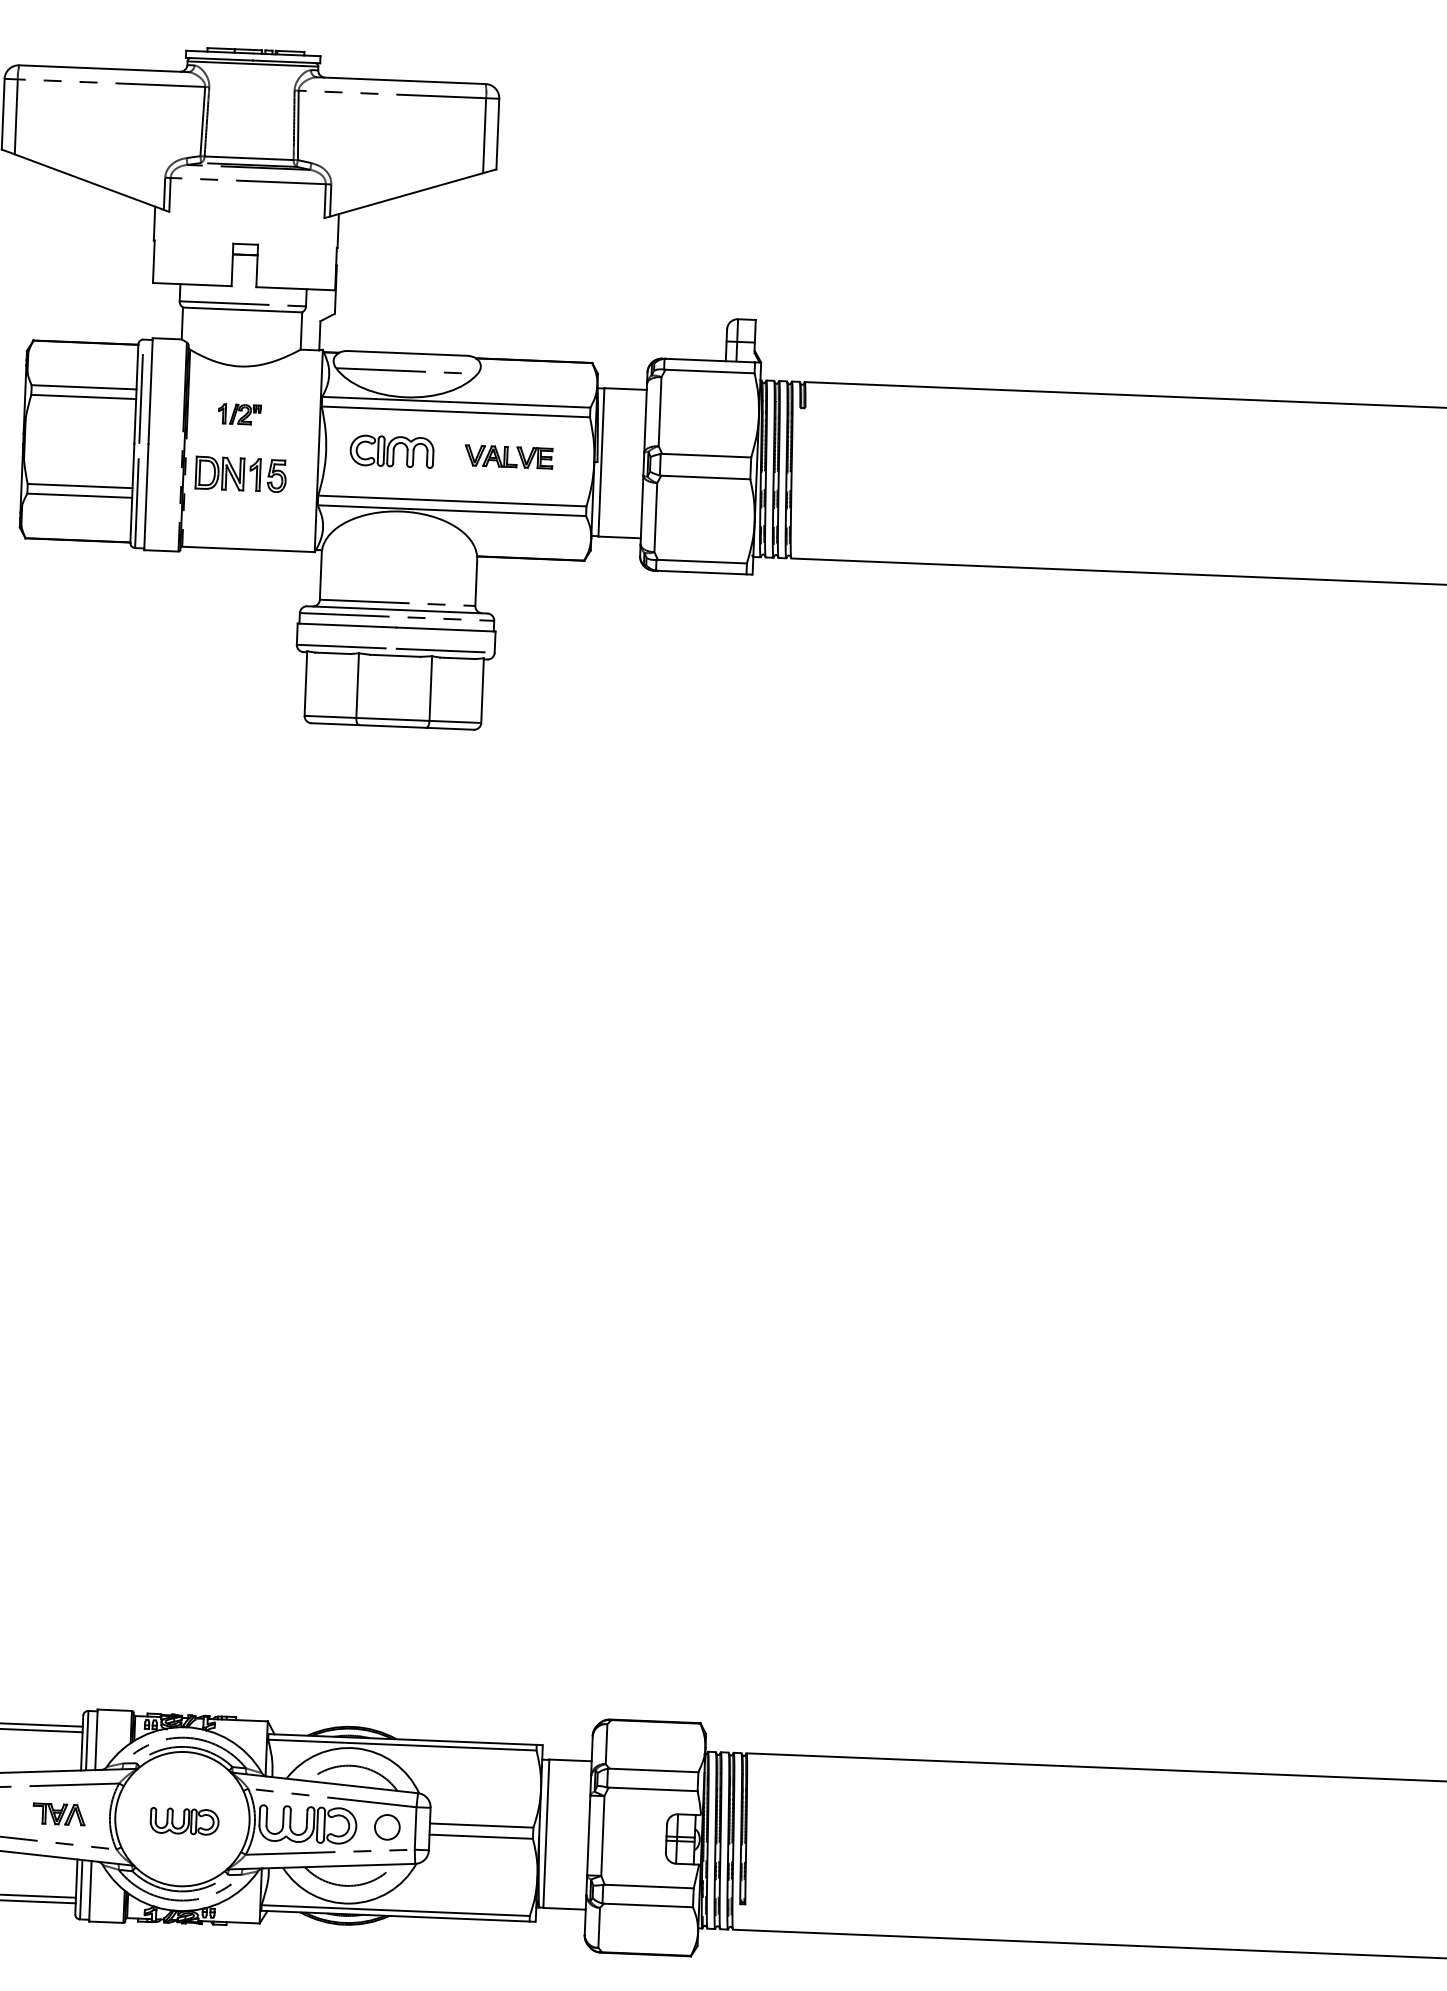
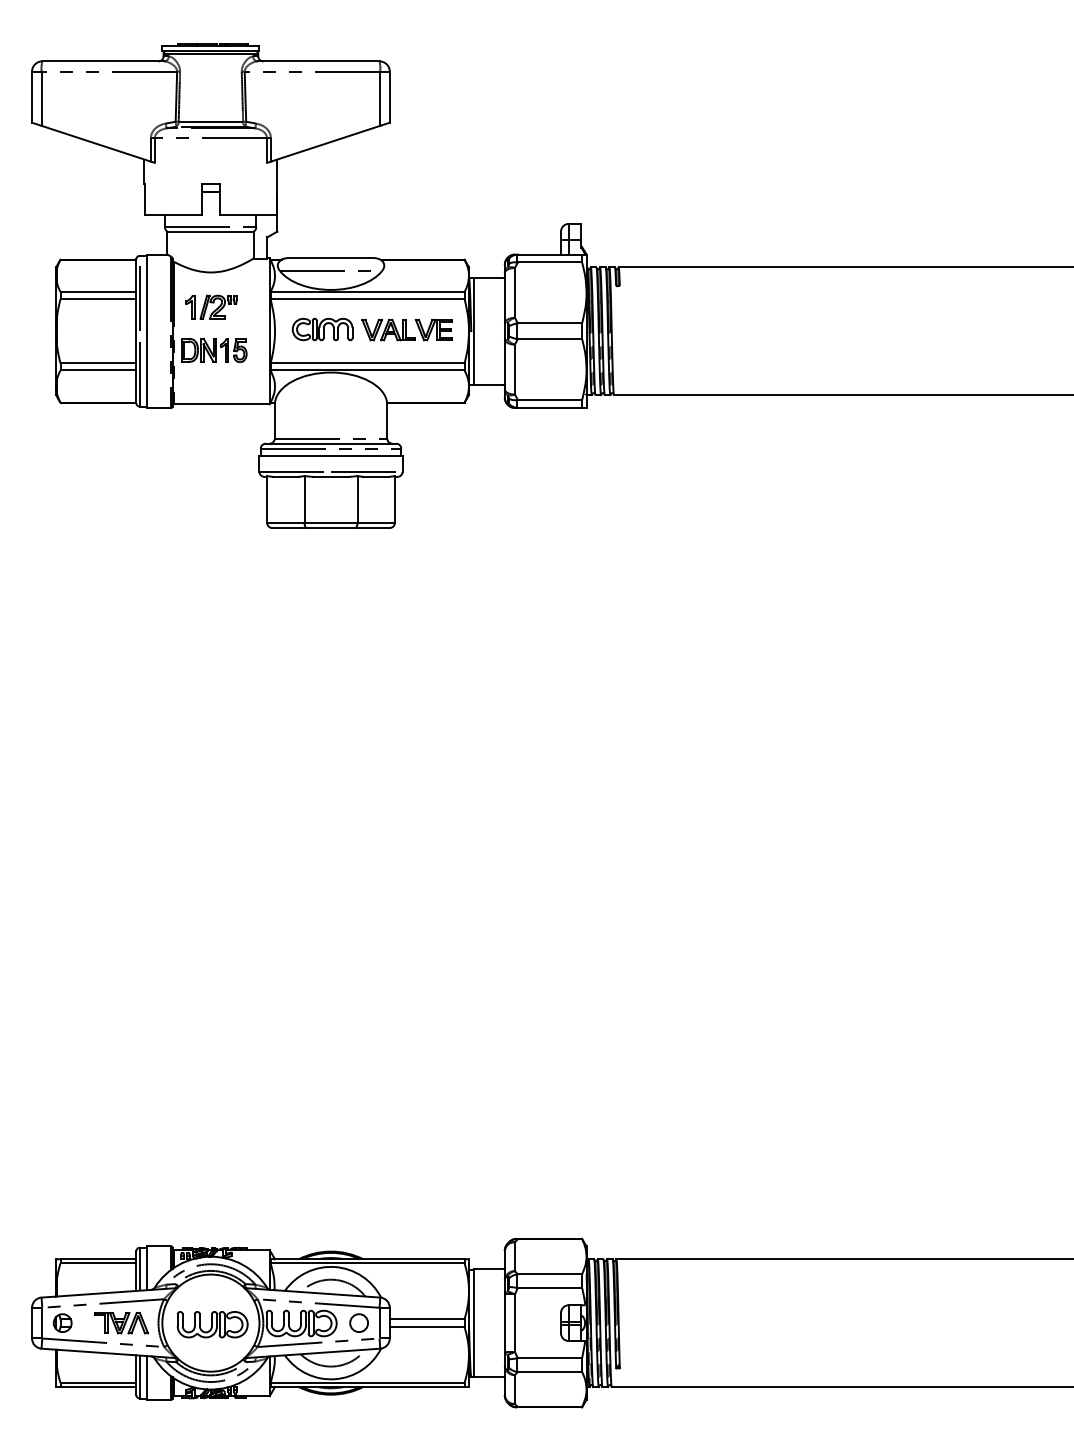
part: (239, 413) -> (211, 306), size x1.67
part: (508, 456) -> (406, 329), size x1.43
part: (58, 1814) -> (121, 1323), size x1.43
part: (184, 1821) -> (212, 1324), size x1.43

